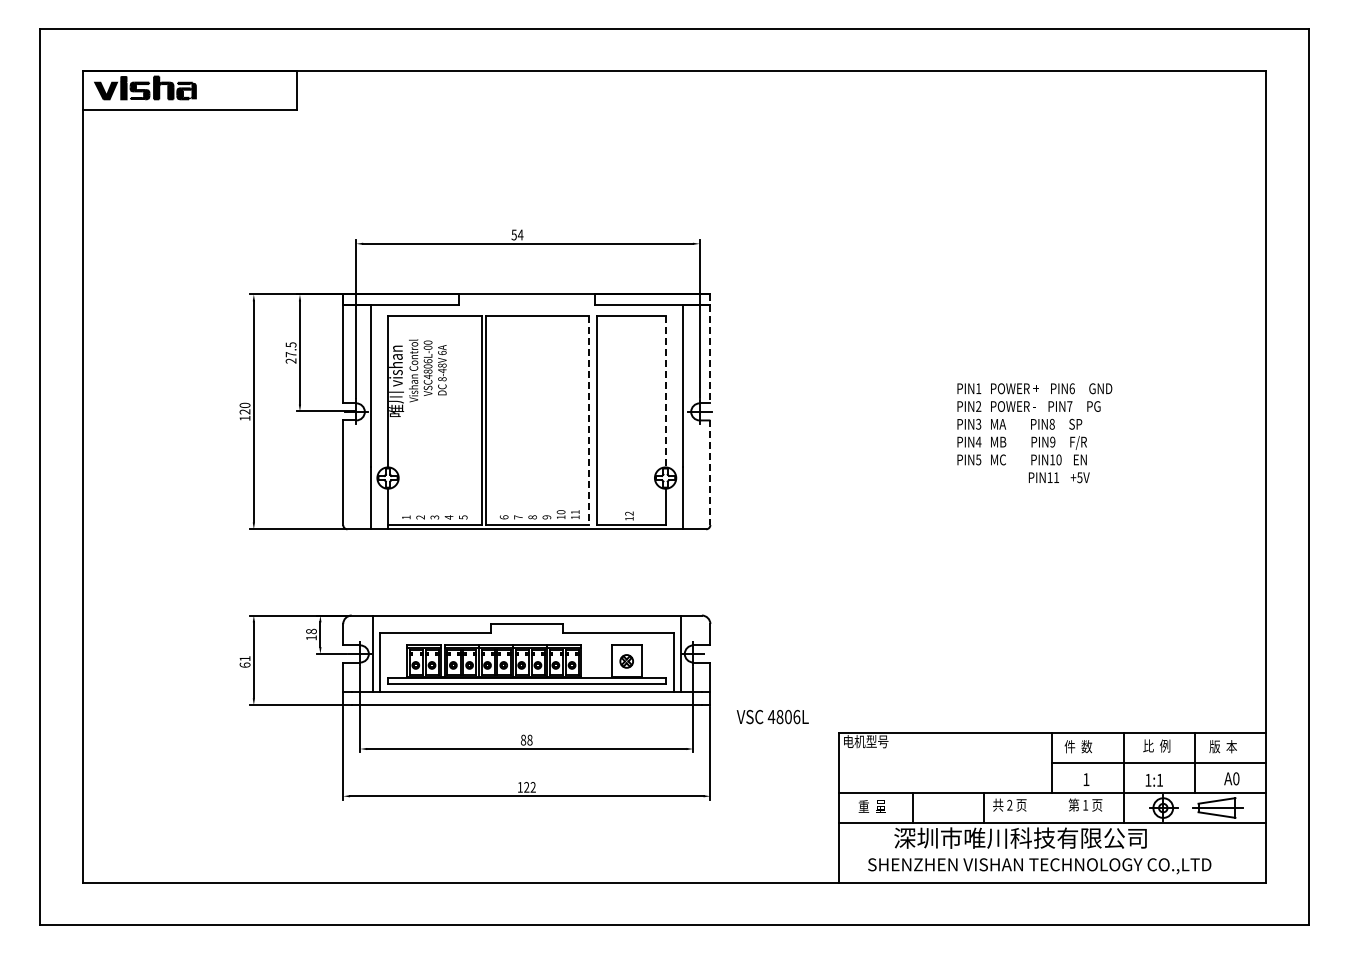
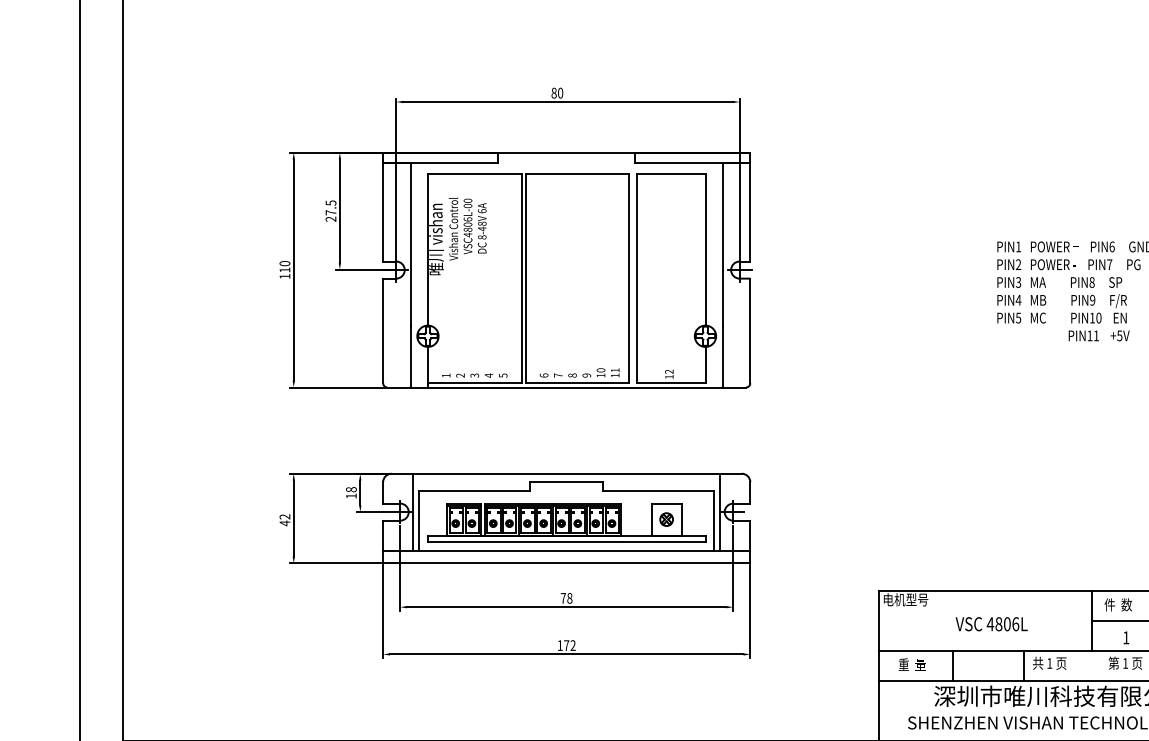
text: (517, 234) -> (557, 92), 54 -> 80
line: (710, 349) -> (750, 207), dashed -> solid
line: (665, 391) -> (705, 249), dashed -> solid
text: (244, 411) -> (284, 269), 120 -> 110
line: (588, 420) -> (628, 278), dashed -> solid
line: (710, 473) -> (750, 331), dashed -> solid
text: (244, 661) -> (284, 519), 61 -> 42
text: (772, 717) -> (991, 624), moved
text: (523, 739) -> (563, 597), 88 -> 78
text: (526, 787) -> (566, 645), 122 -> 172
text: (1009, 804) -> (1049, 662), 2 -> 1

